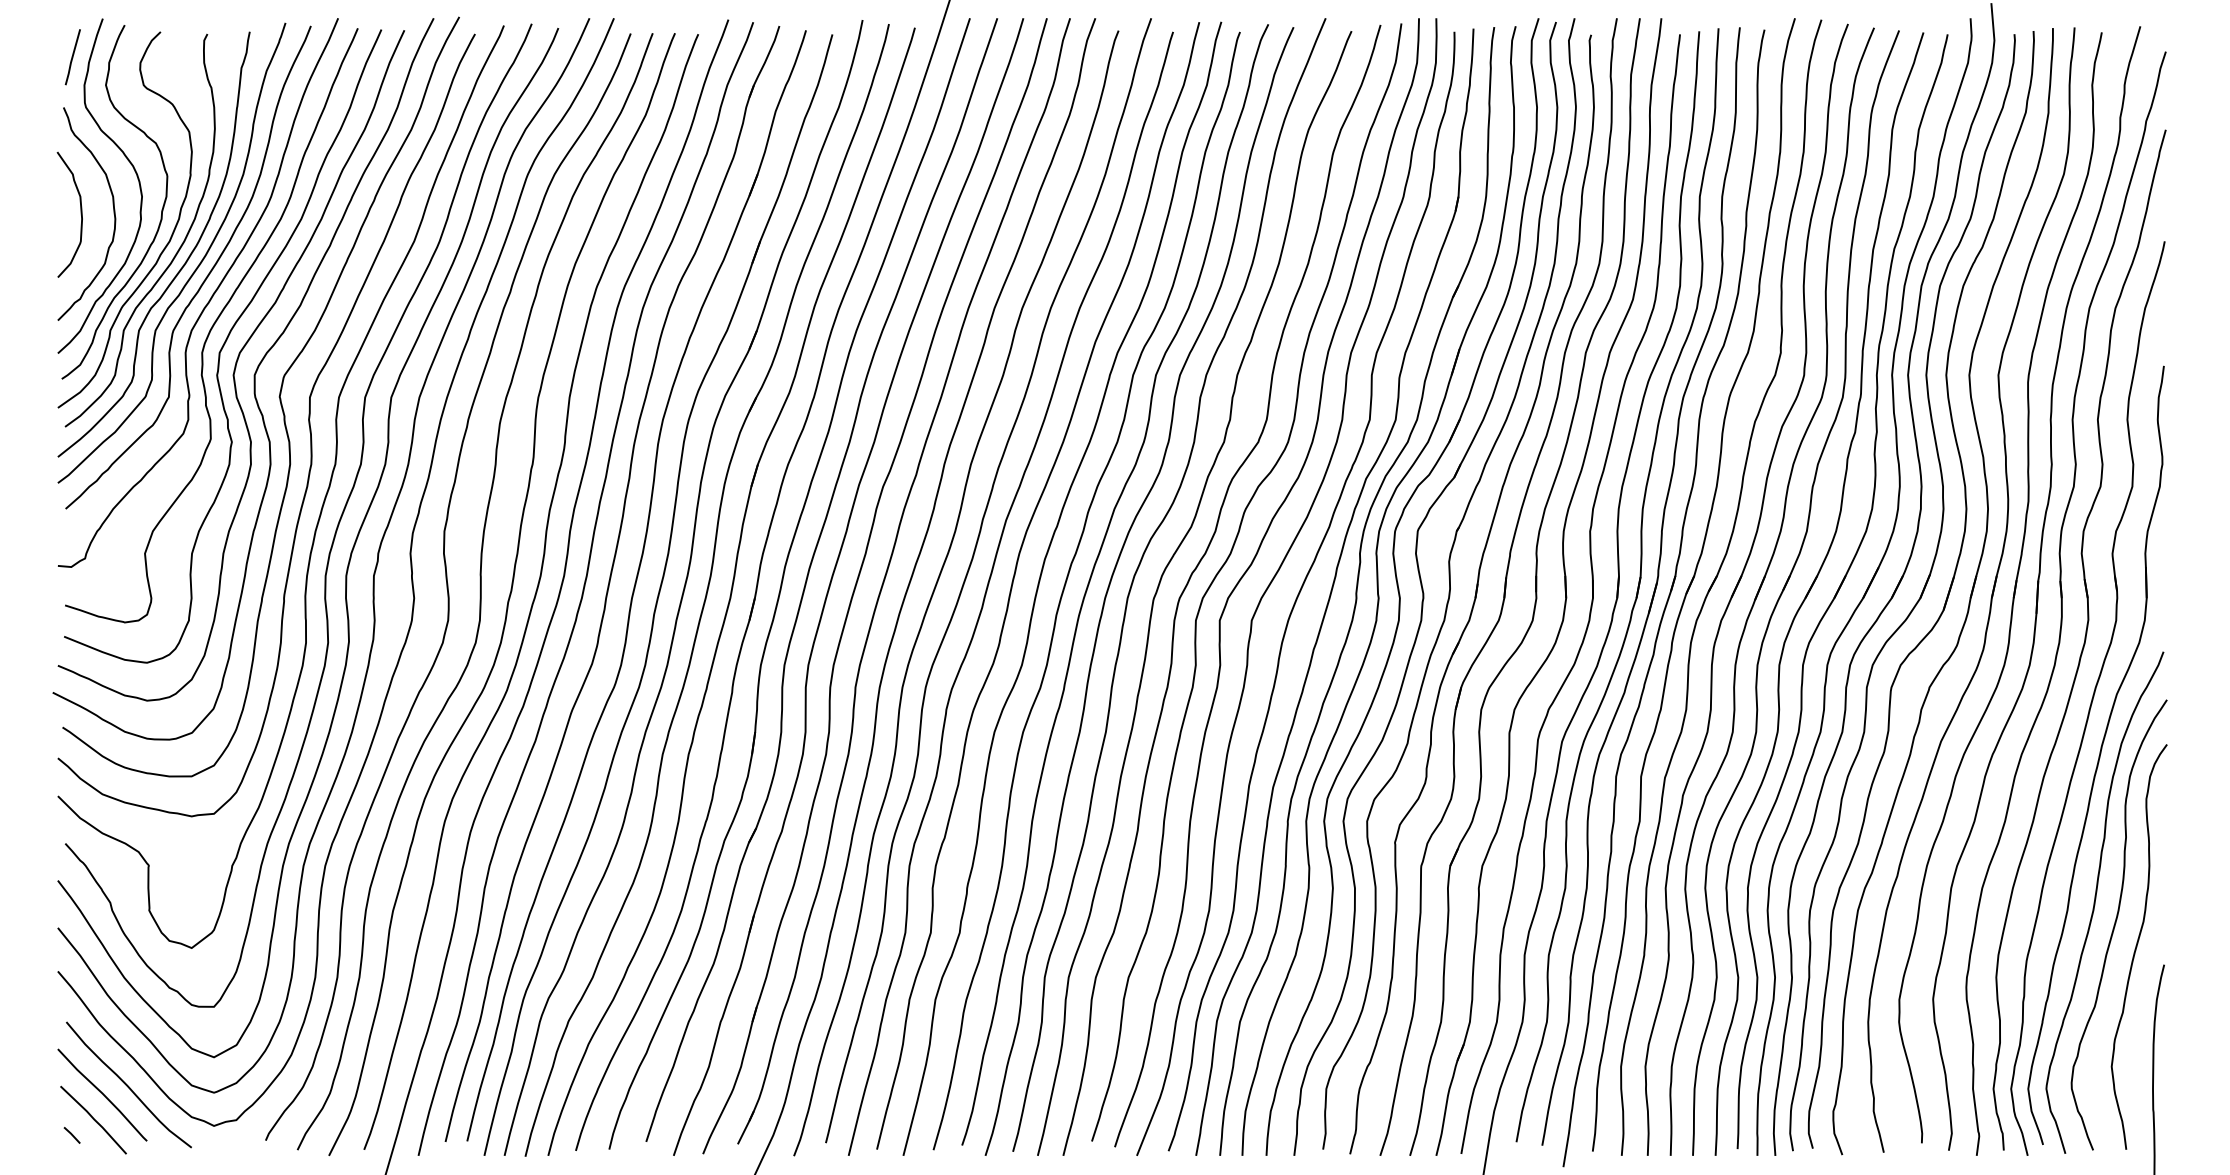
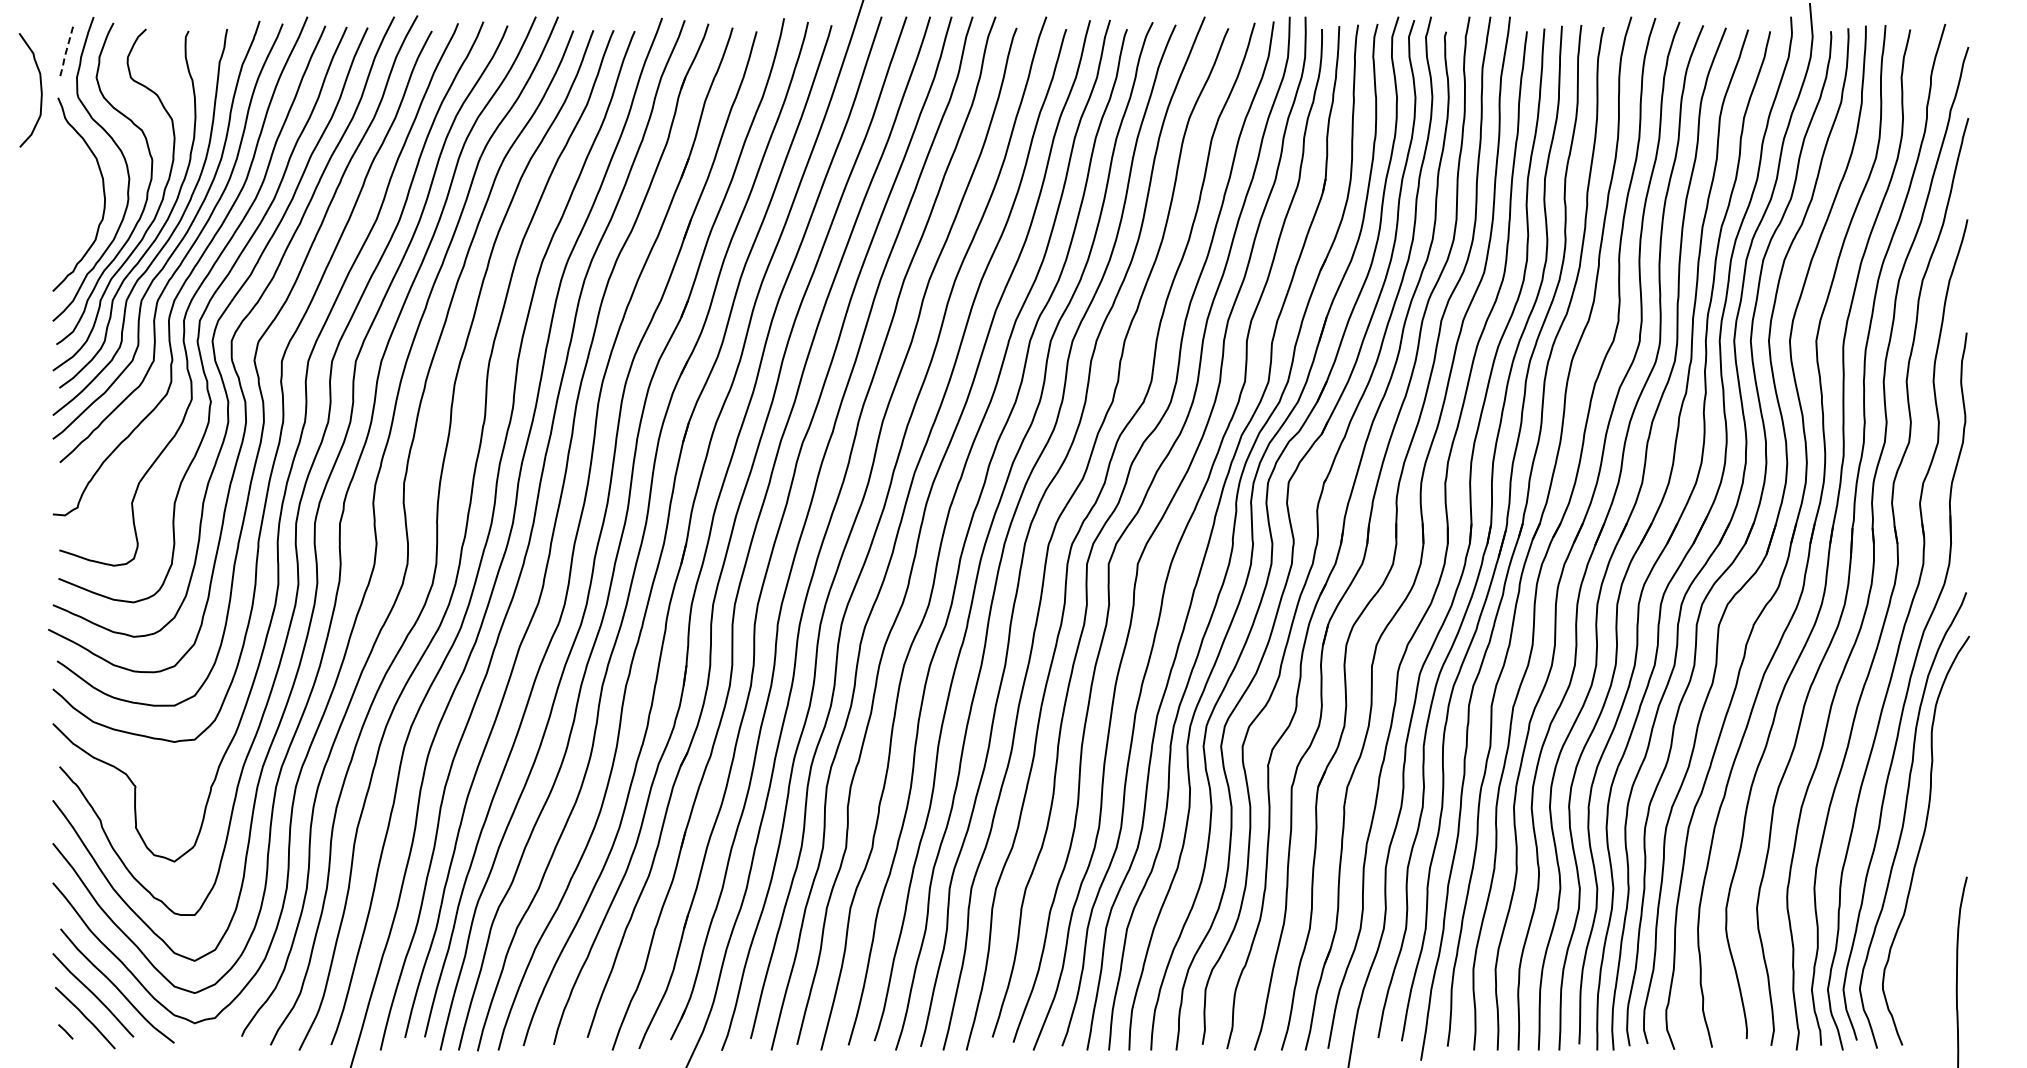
line: (71, 58) -> (65, 53), solid -> dashed
curve: (80, 215) -> (40, 90), moved
curve: (2137, 946) -> (1942, 860), removed

